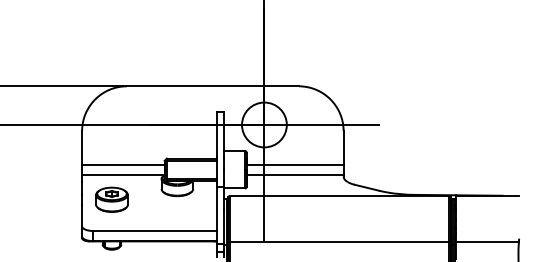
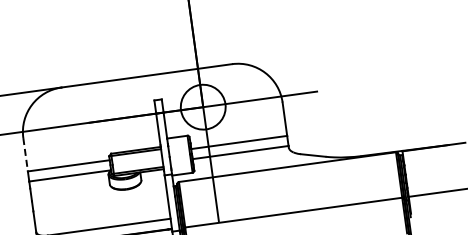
line: (82, 147) -> (25, 154), solid -> dashed
part: (111, 199) -> (61, 201), removed

